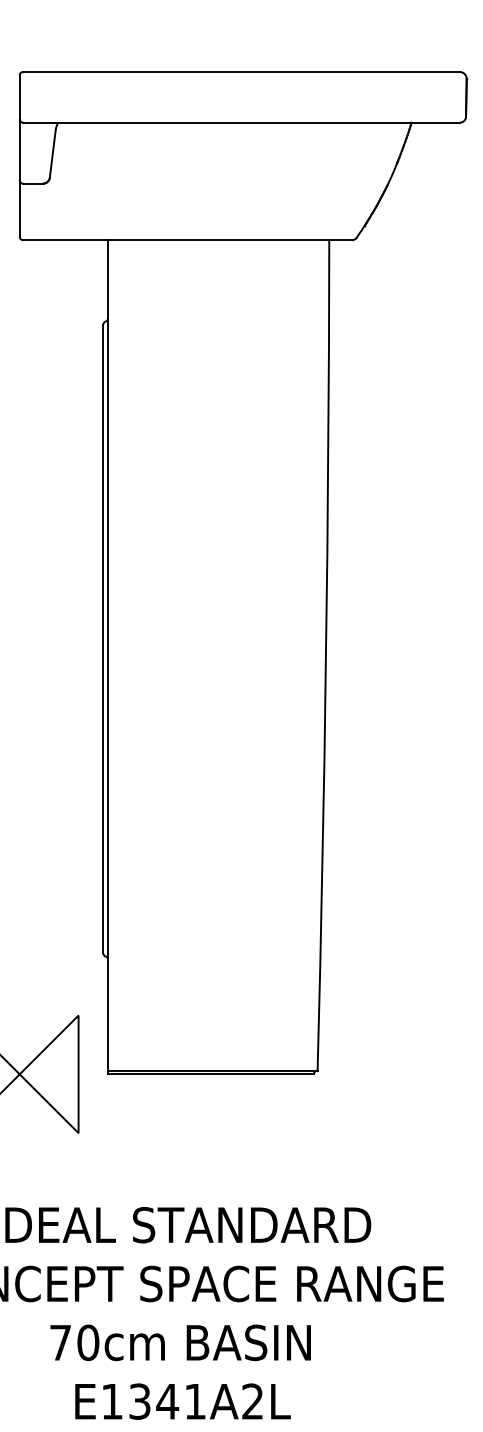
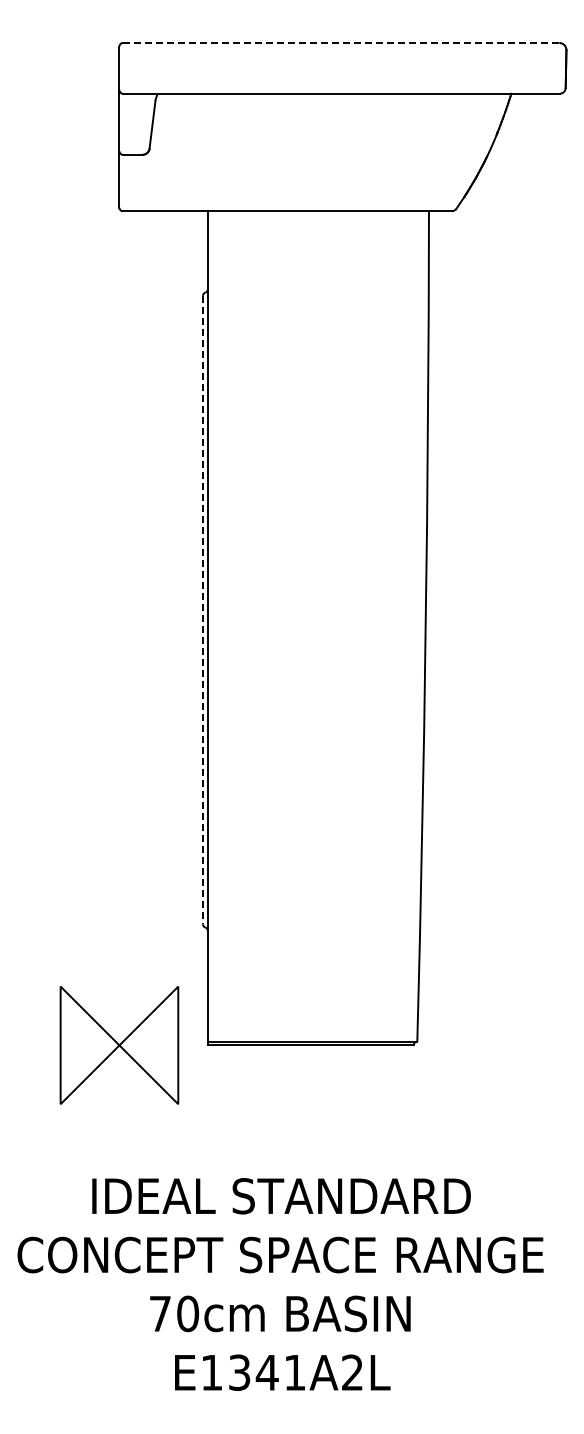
line: (240, 72) -> (340, 43), solid -> dashed
line: (103, 639) -> (203, 610), solid -> dashed

